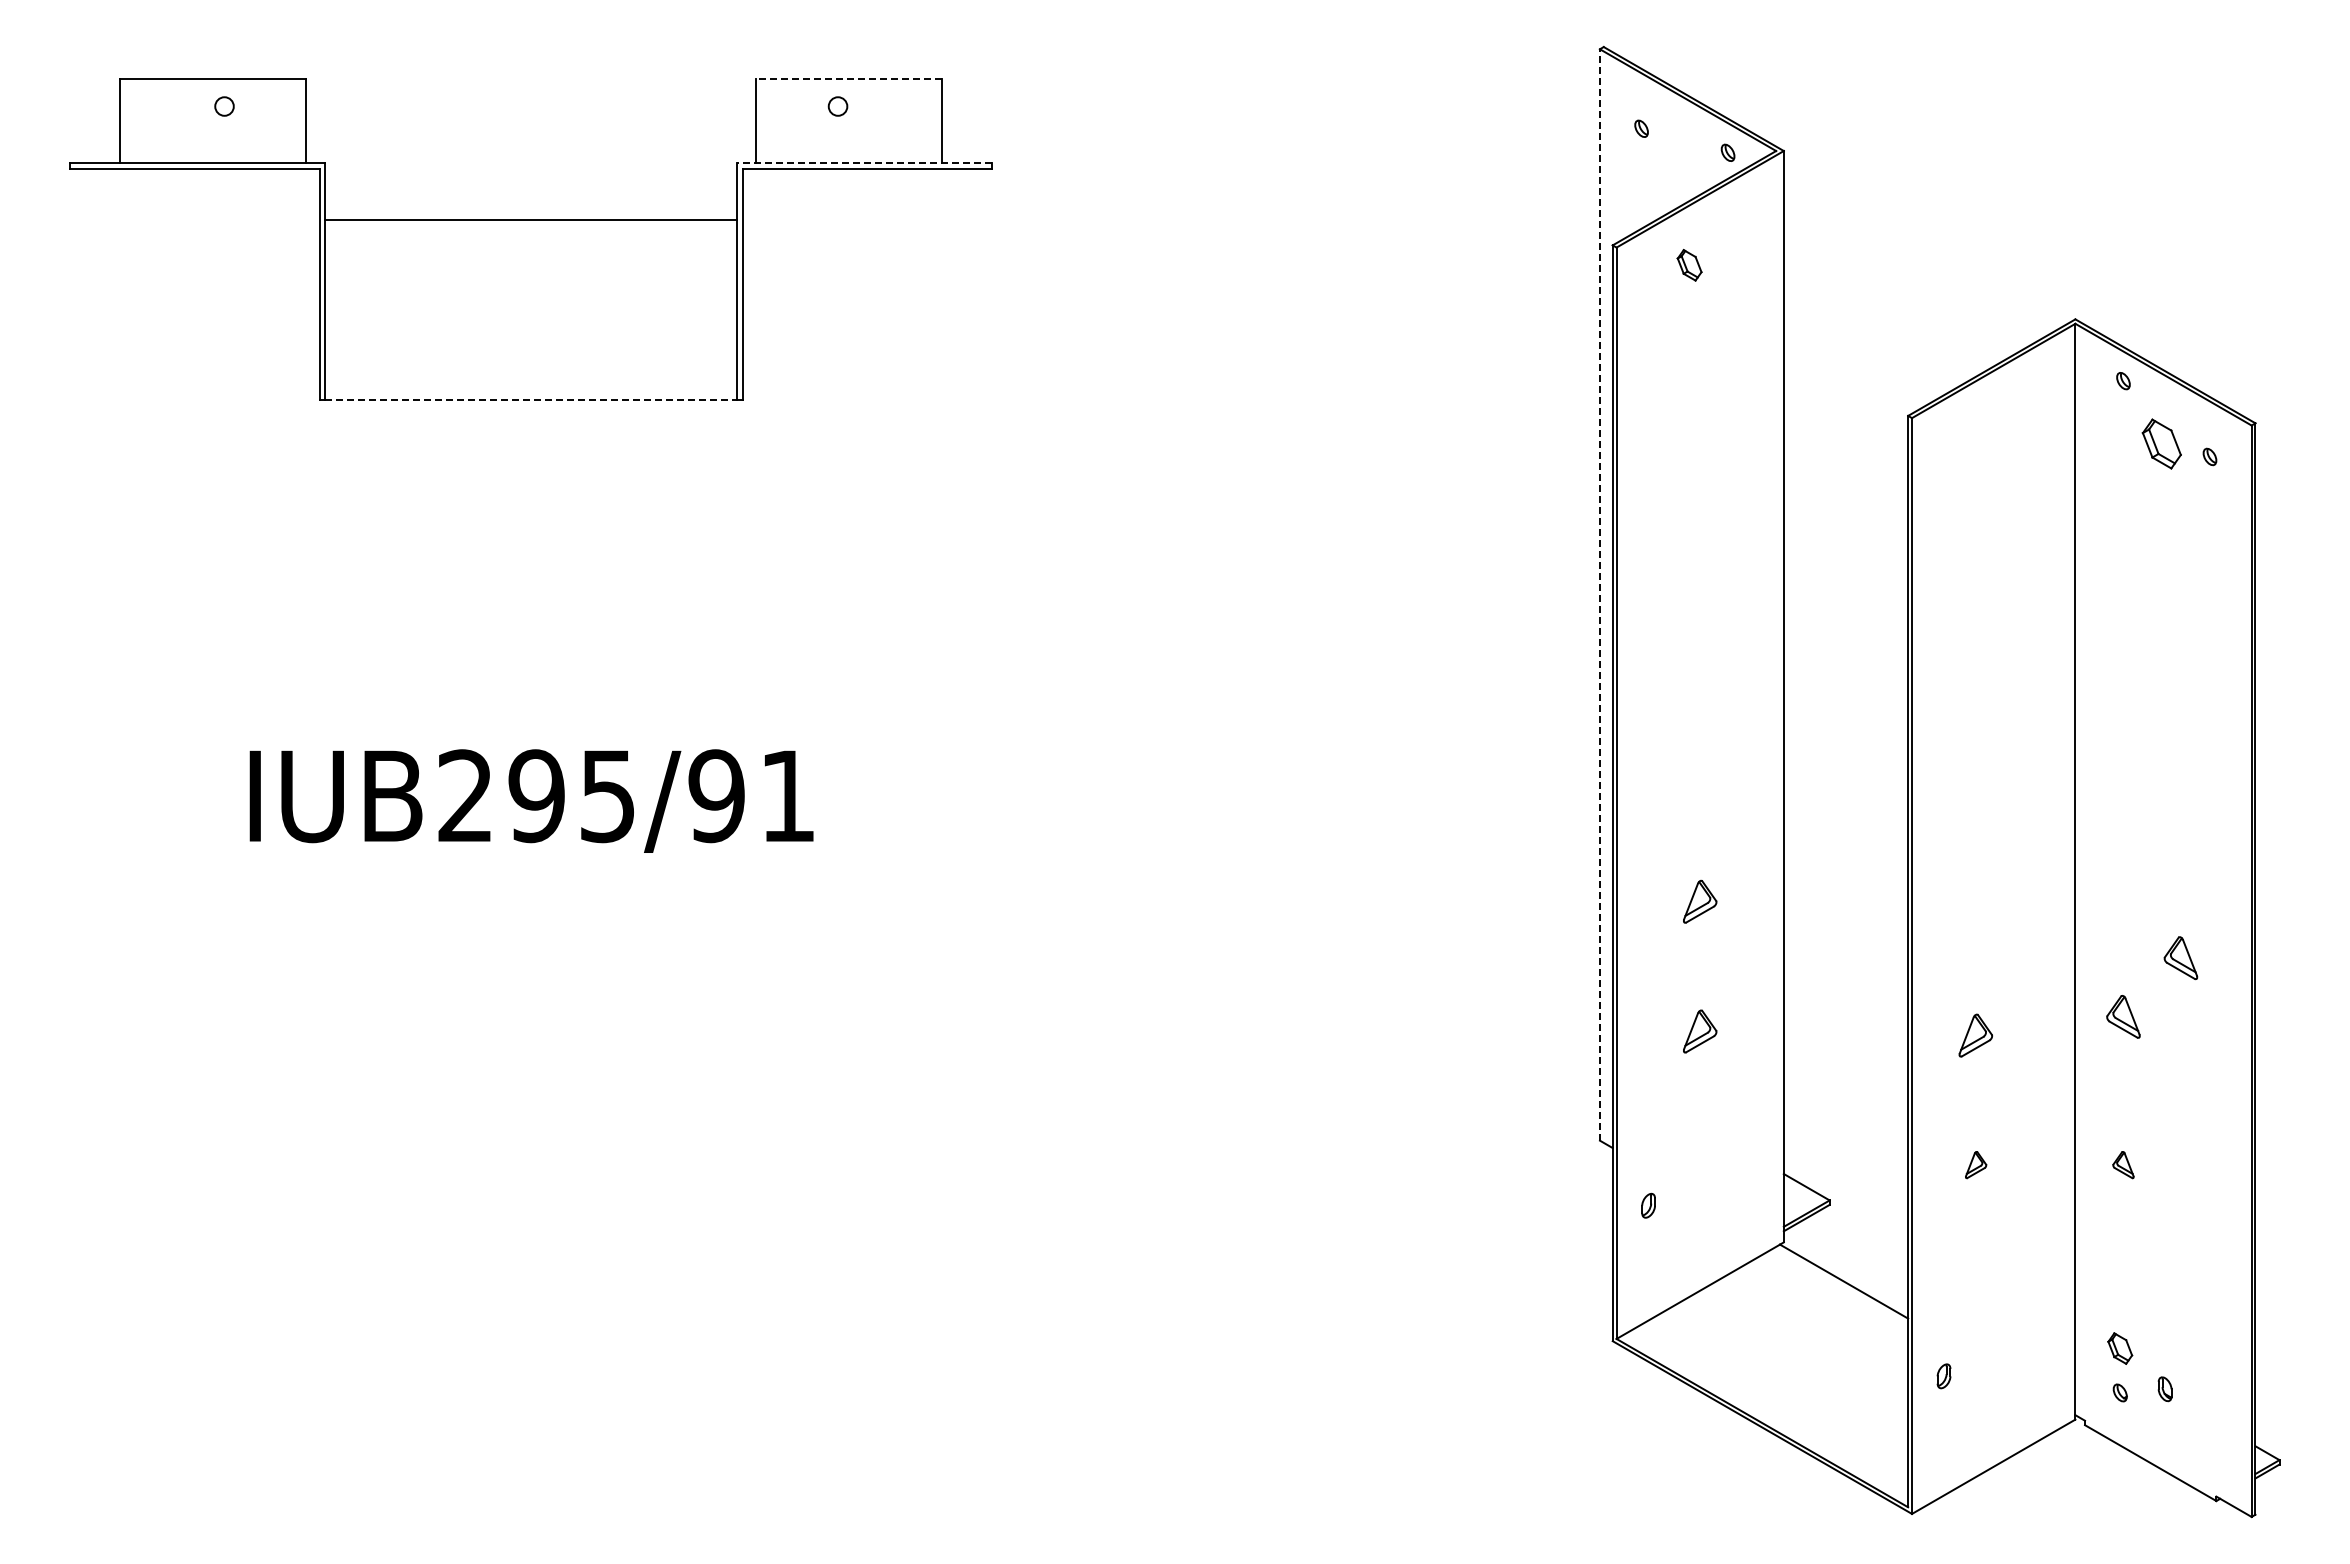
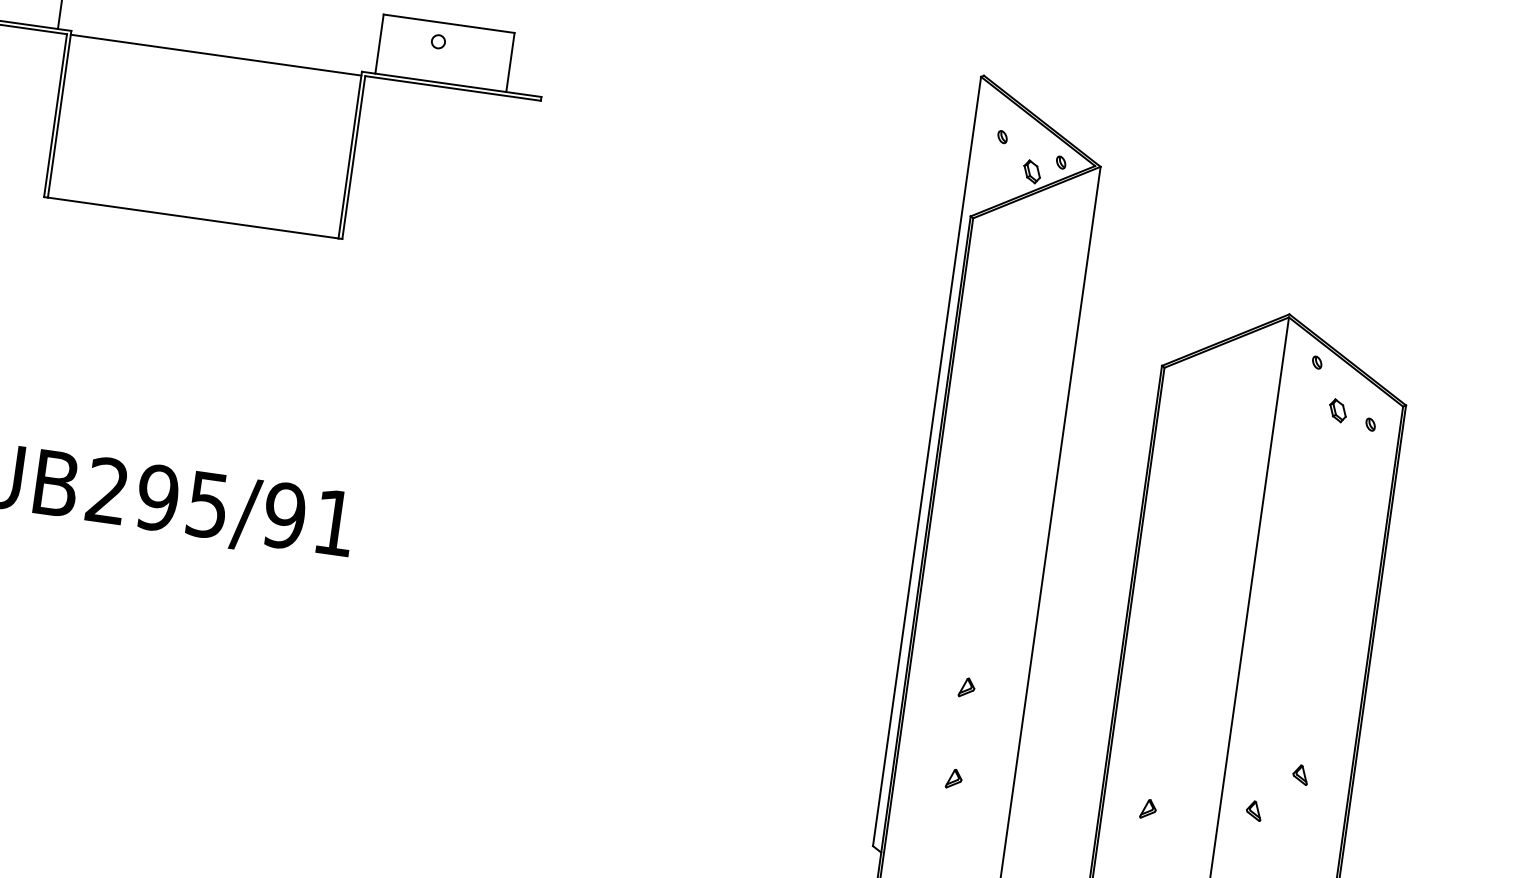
line: (849, 79) -> (449, 23), dashed -> solid
line: (864, 163) -> (451, 84), dashed -> solid
line: (531, 219) -> (216, 55), moved
part: (1689, 265) -> (1032, 171), moved
line: (531, 399) -> (193, 217), dashed -> solid
part: (2161, 443) -> (1337, 410), size x0.62
line: (1599, 594) -> (926, 461), dashed -> solid
part: (1699, 902) -> (966, 688), size x0.62
part: (2181, 957) -> (1301, 774), size x0.62
part: (2123, 1017) -> (1254, 811), size x0.62
part: (1699, 1031) -> (953, 779), size x0.62
part: (1976, 1035) -> (1148, 809), size x0.62

